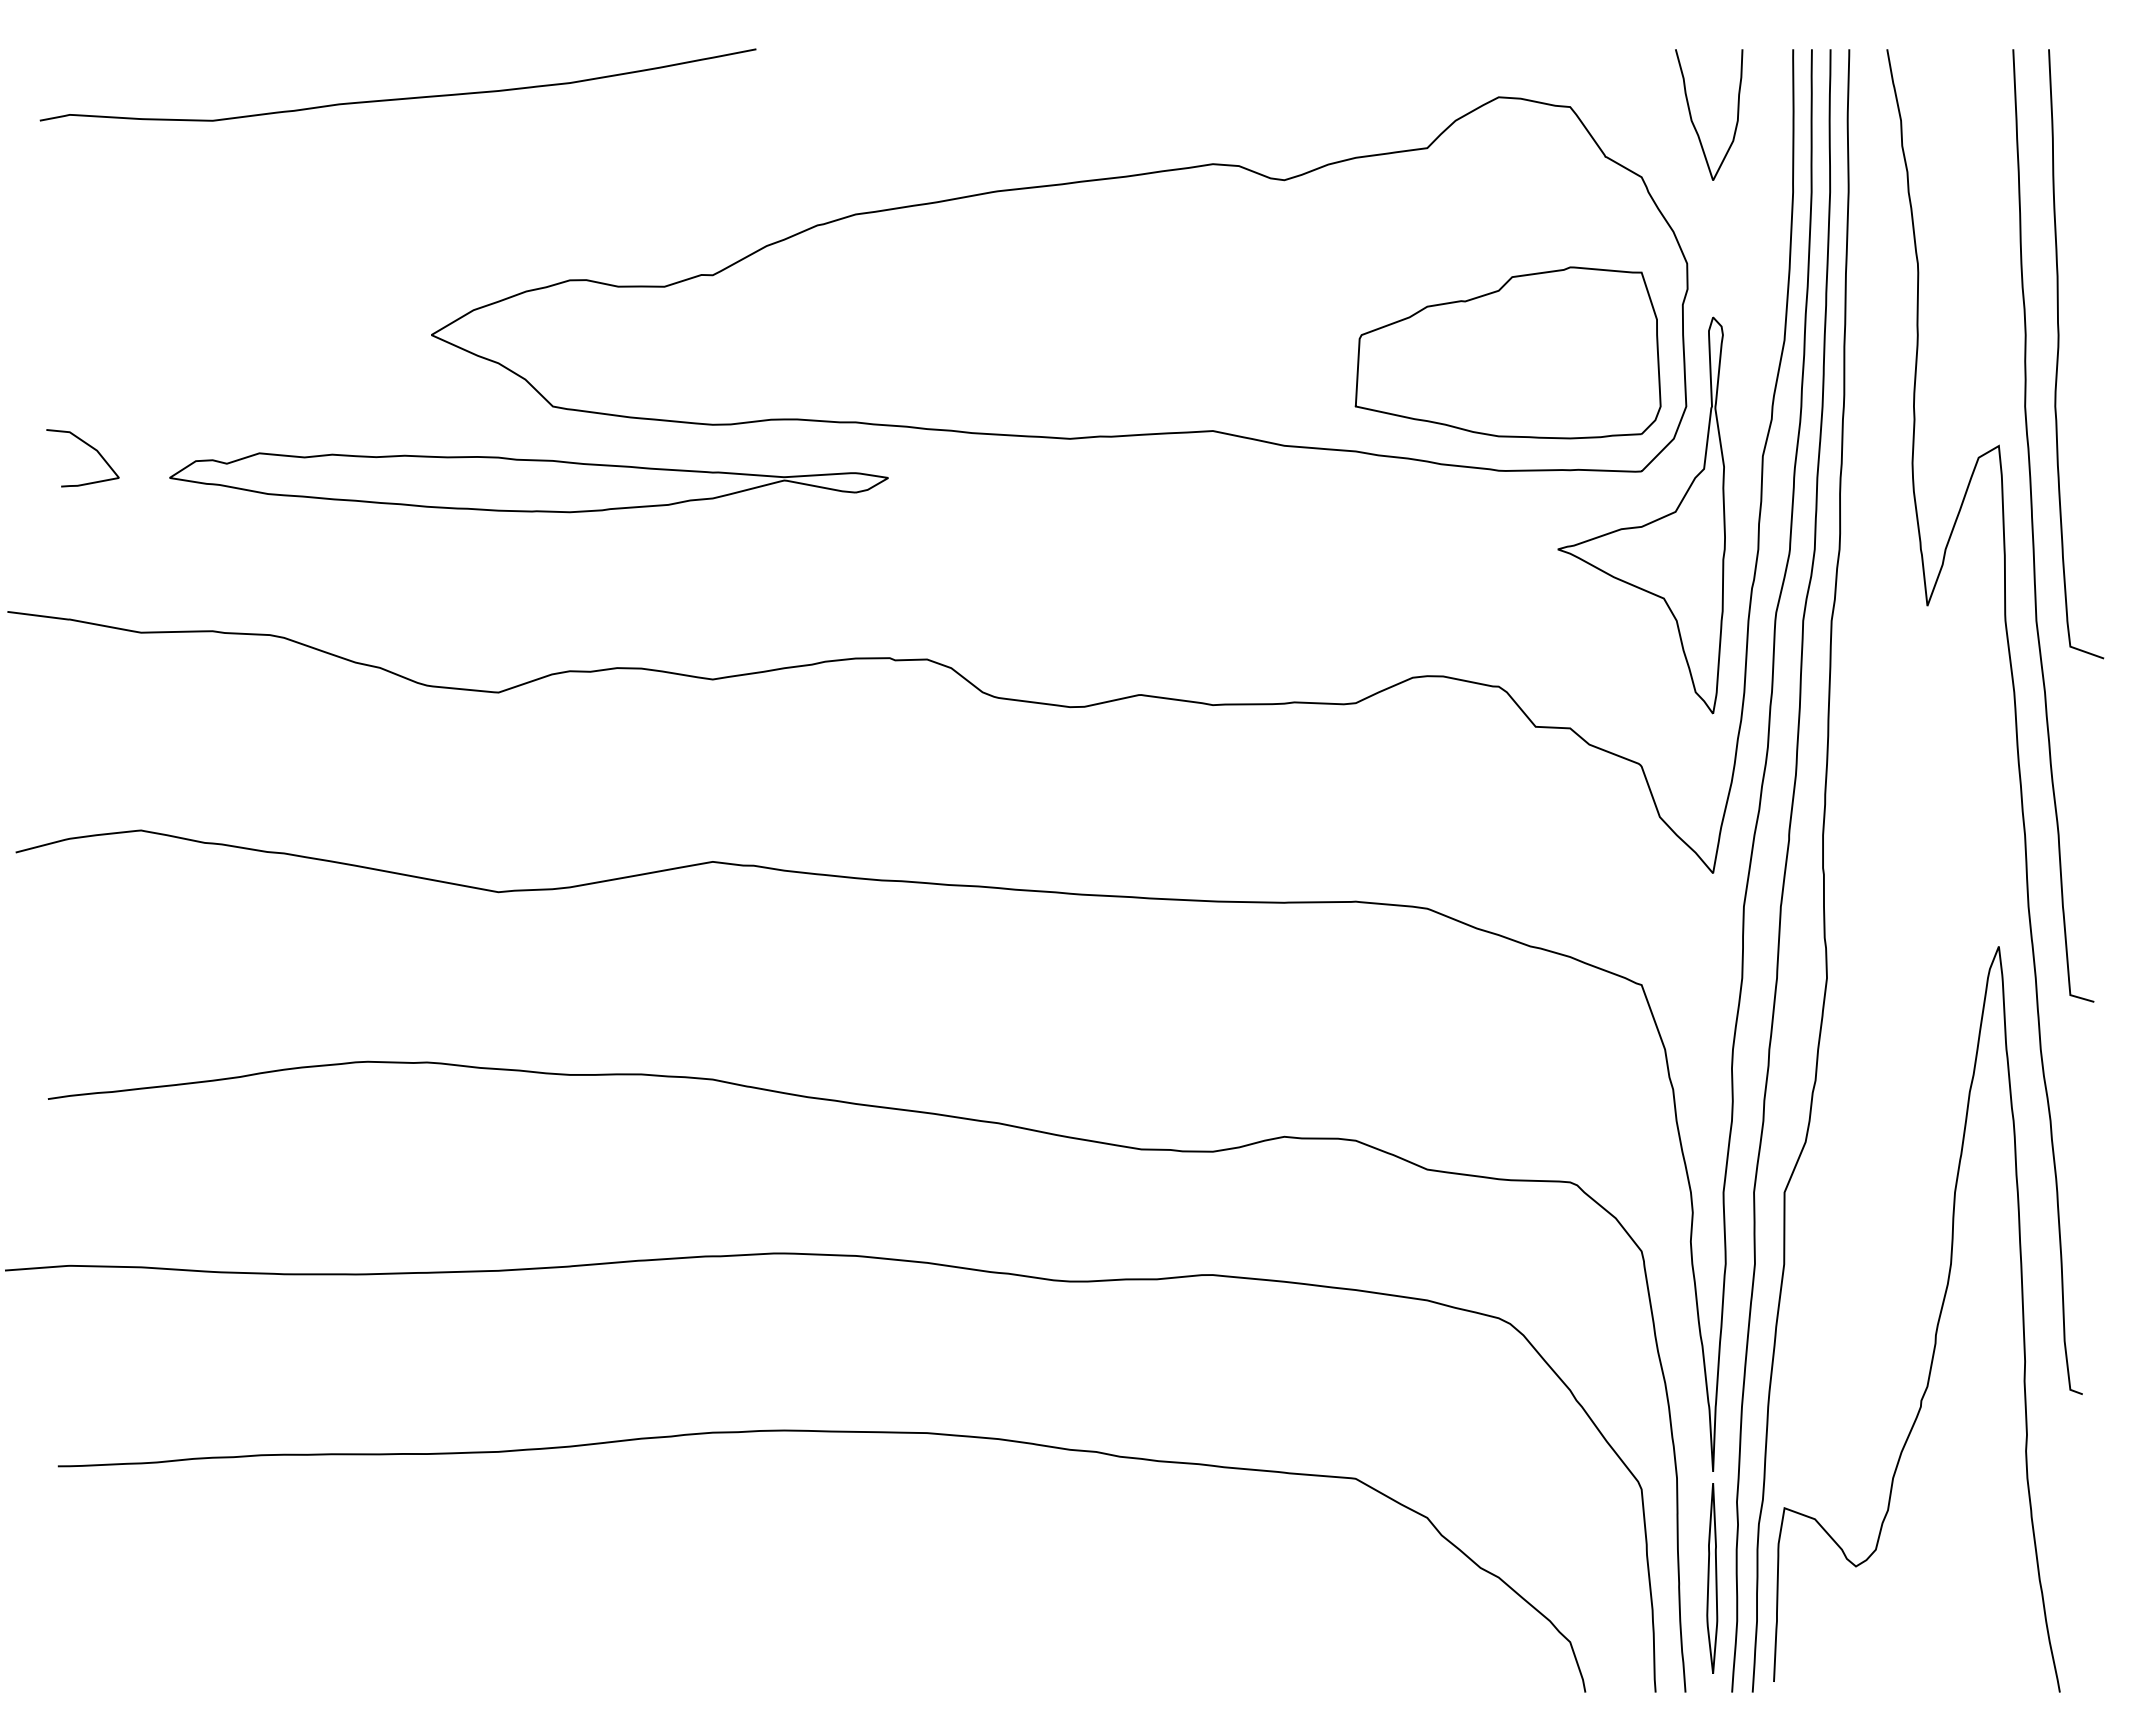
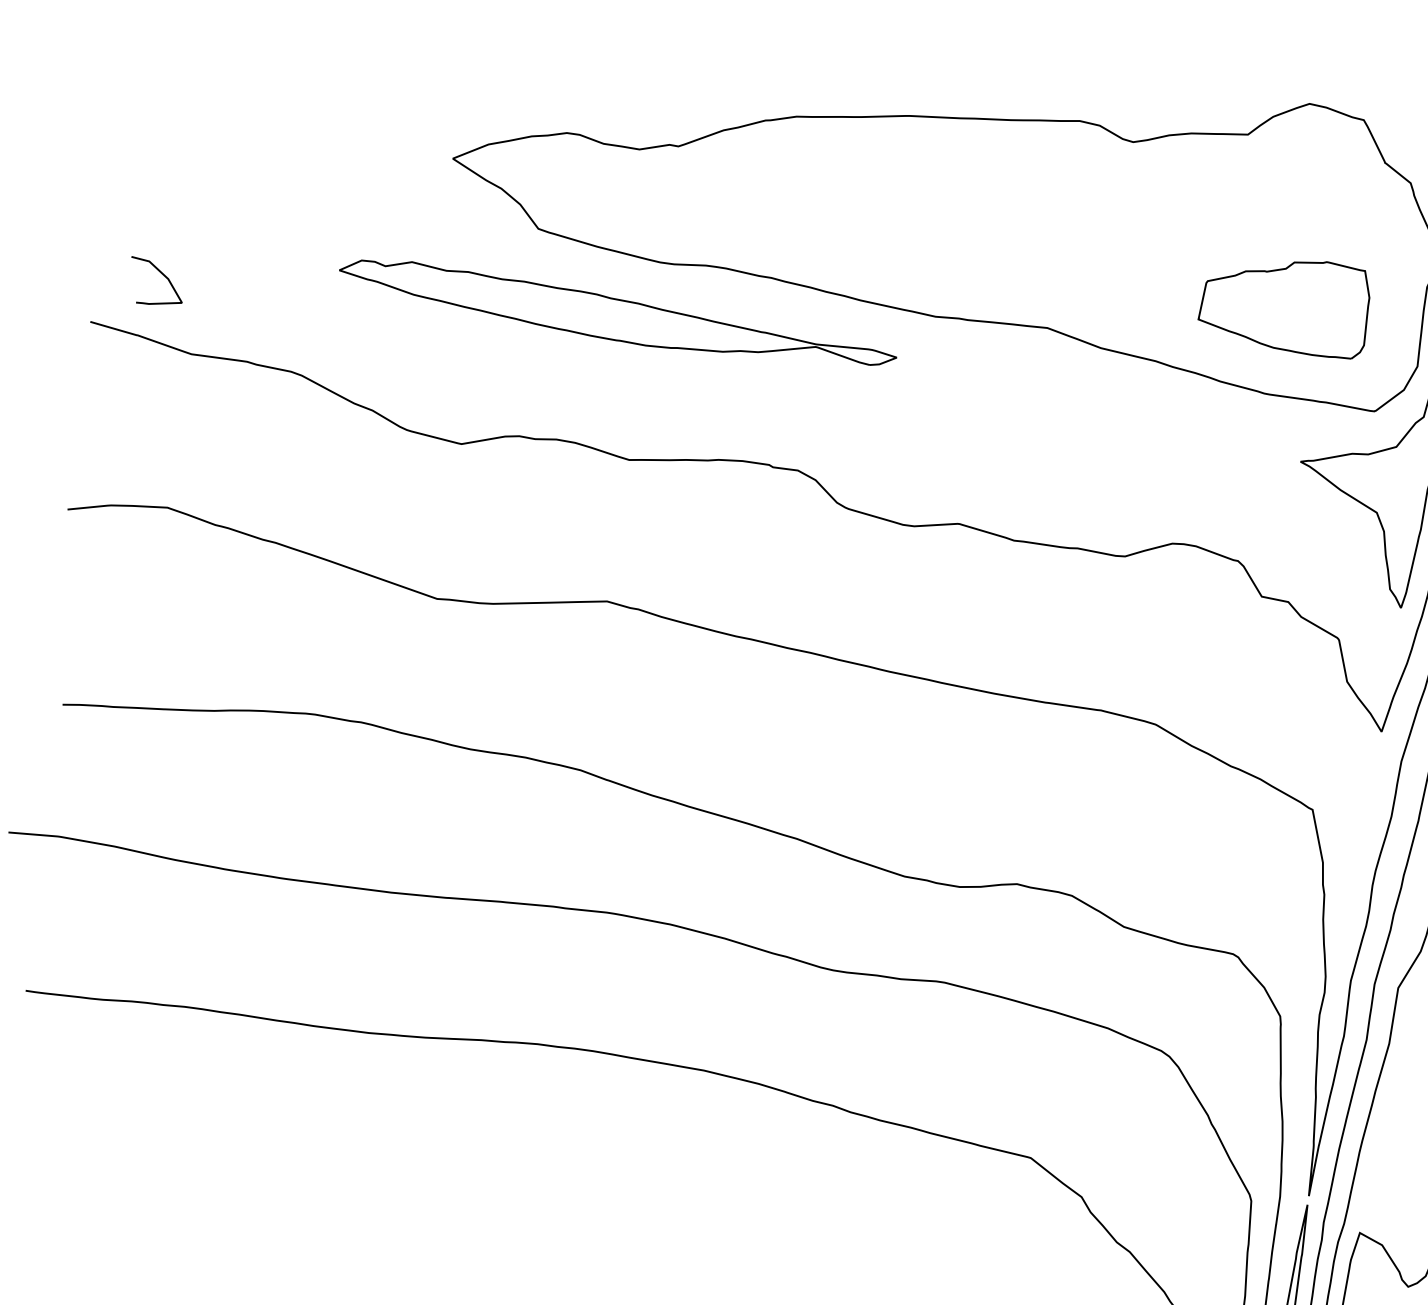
part: (1507, 352) -> (1285, 302), size x0.7
curve: (90, 447) -> (163, 275), moved
part: (528, 482) -> (617, 317), moved

